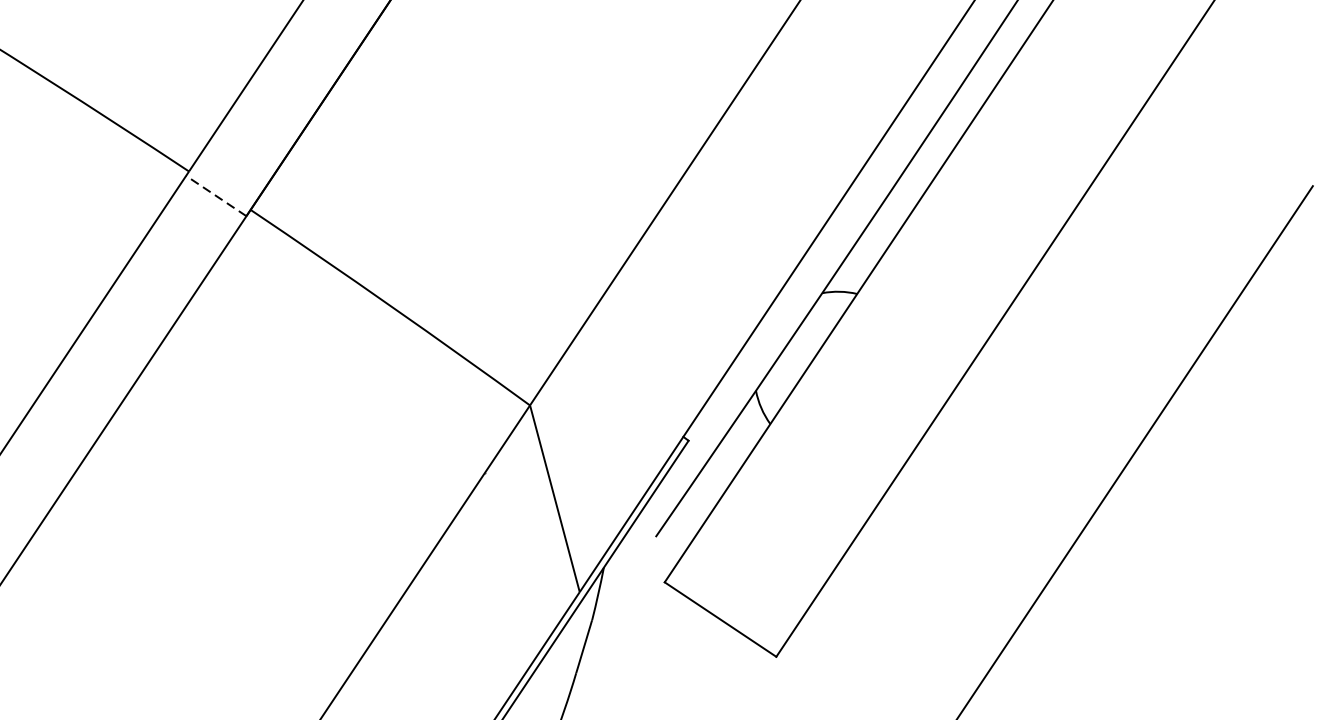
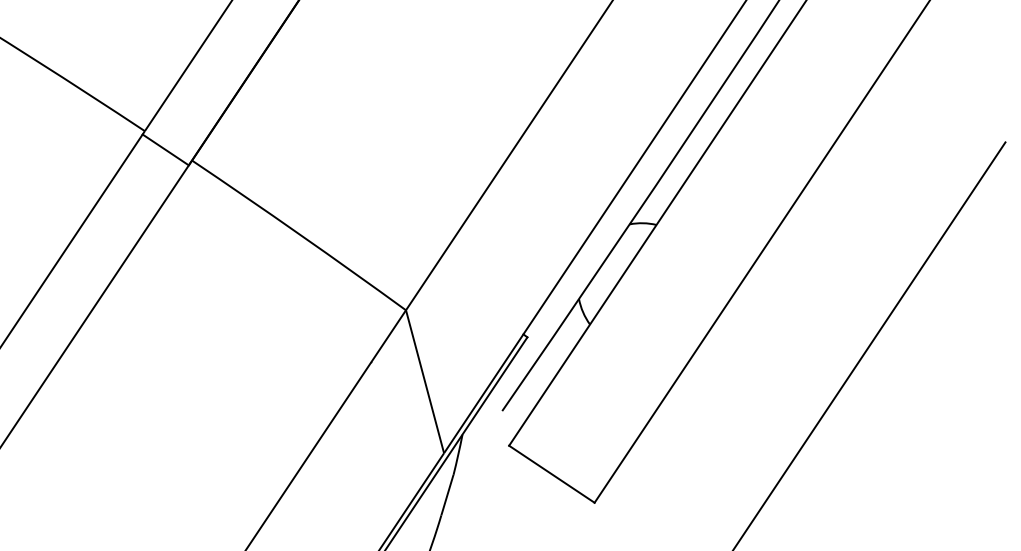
line: (215, 195) -> (165, 149), dashed -> solid

